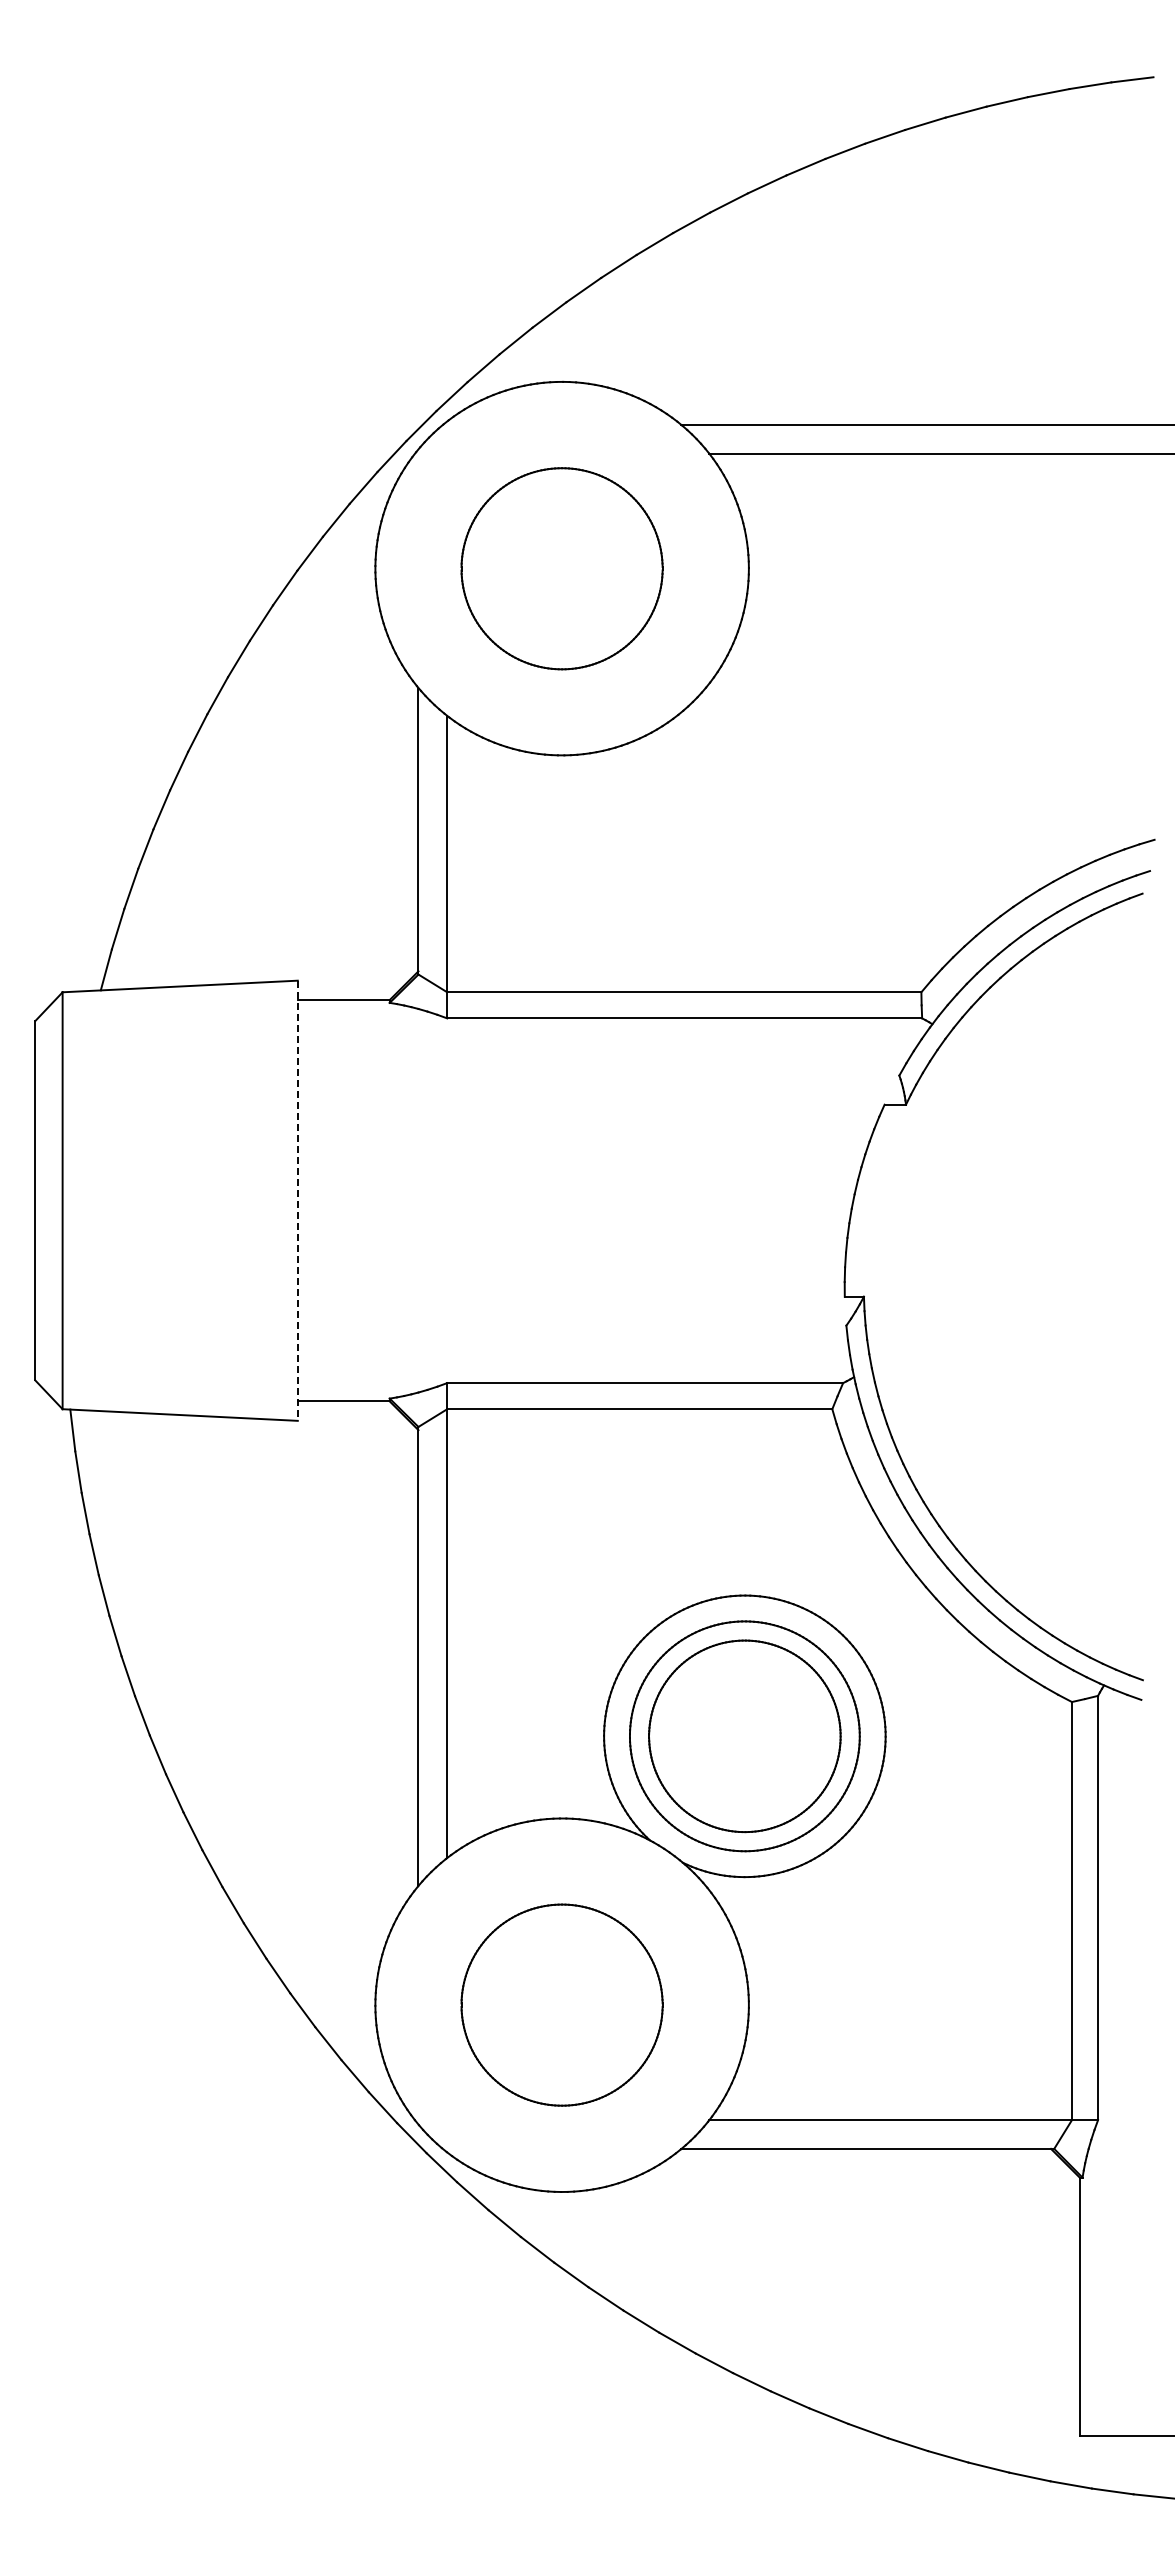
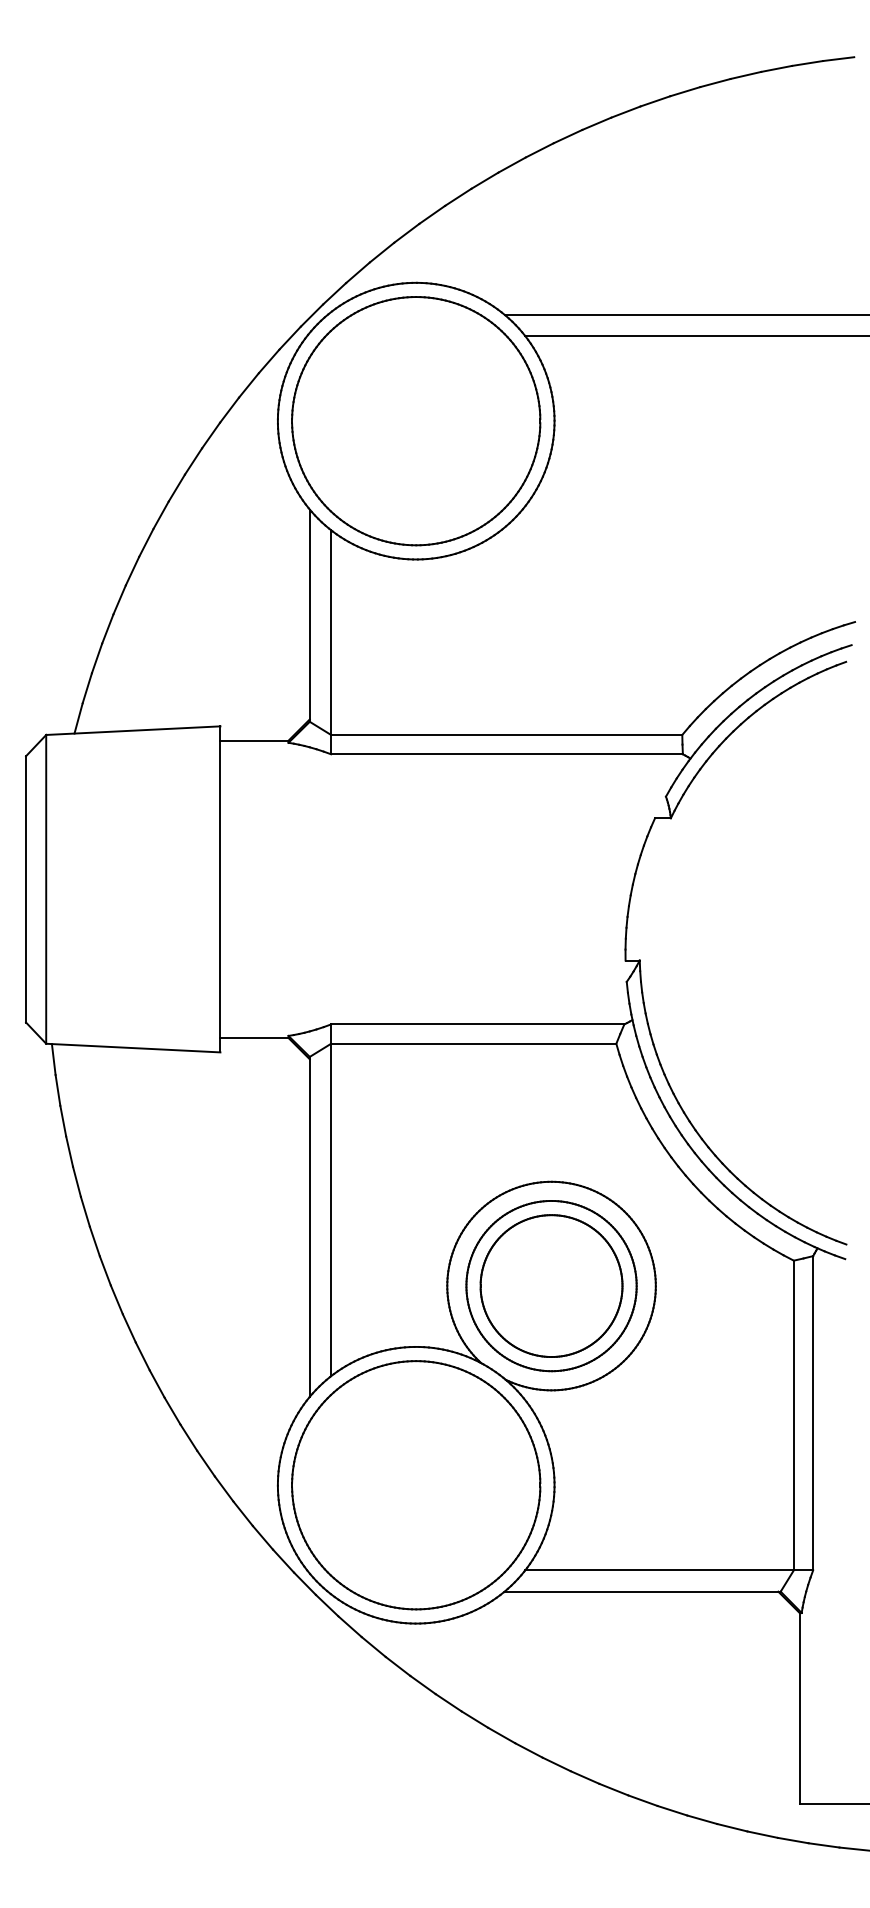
part: (561, 568) -> (415, 421), size x1.67
line: (297, 1201) -> (220, 889), dashed -> solid
part: (561, 2004) -> (415, 1484), size x1.67

